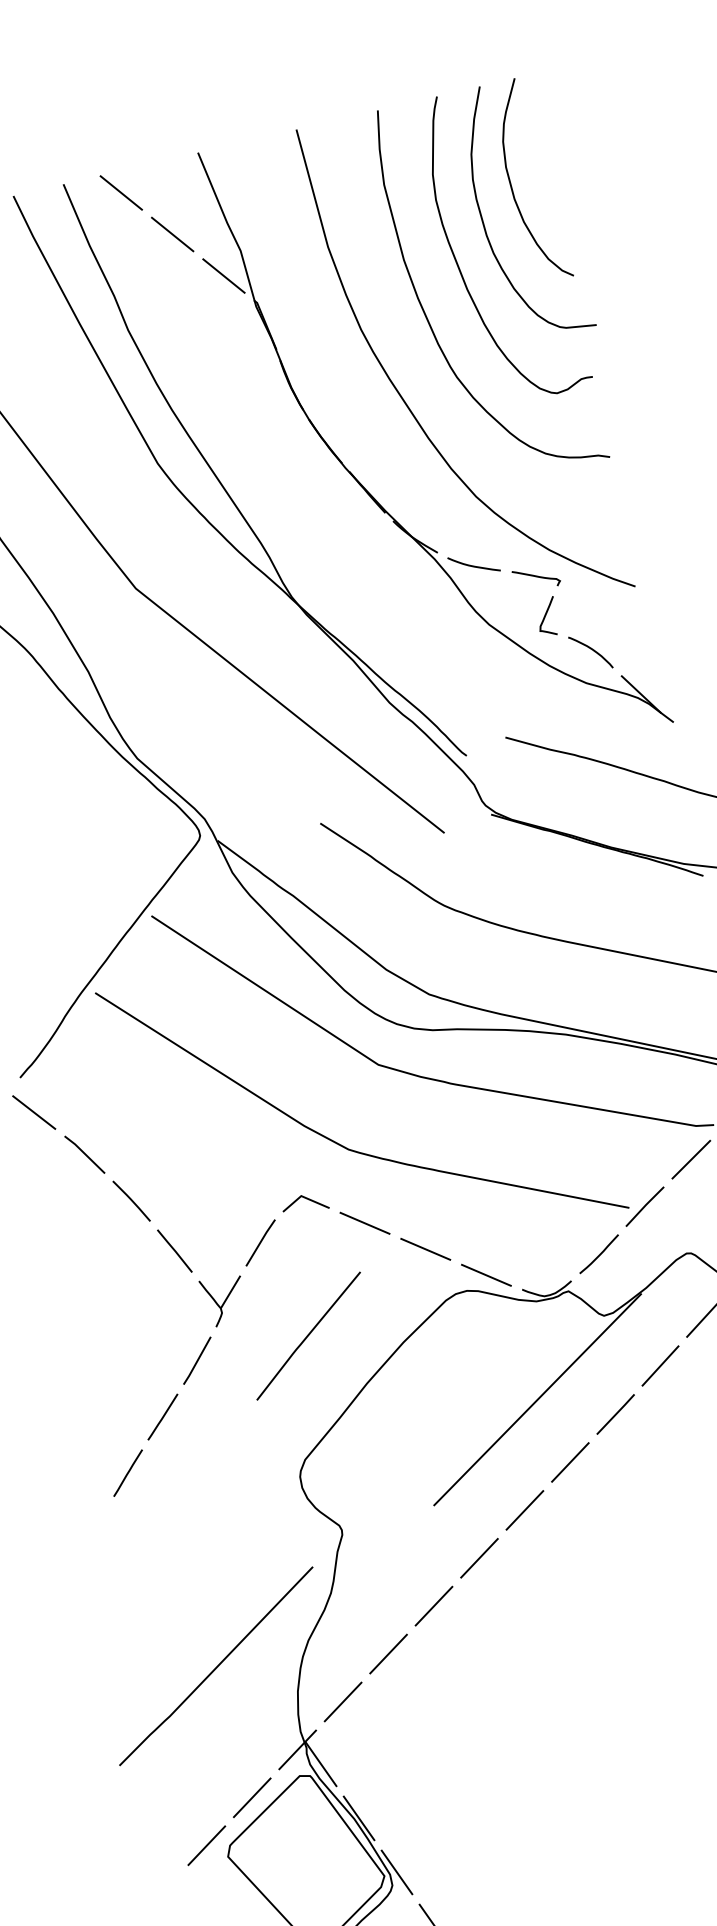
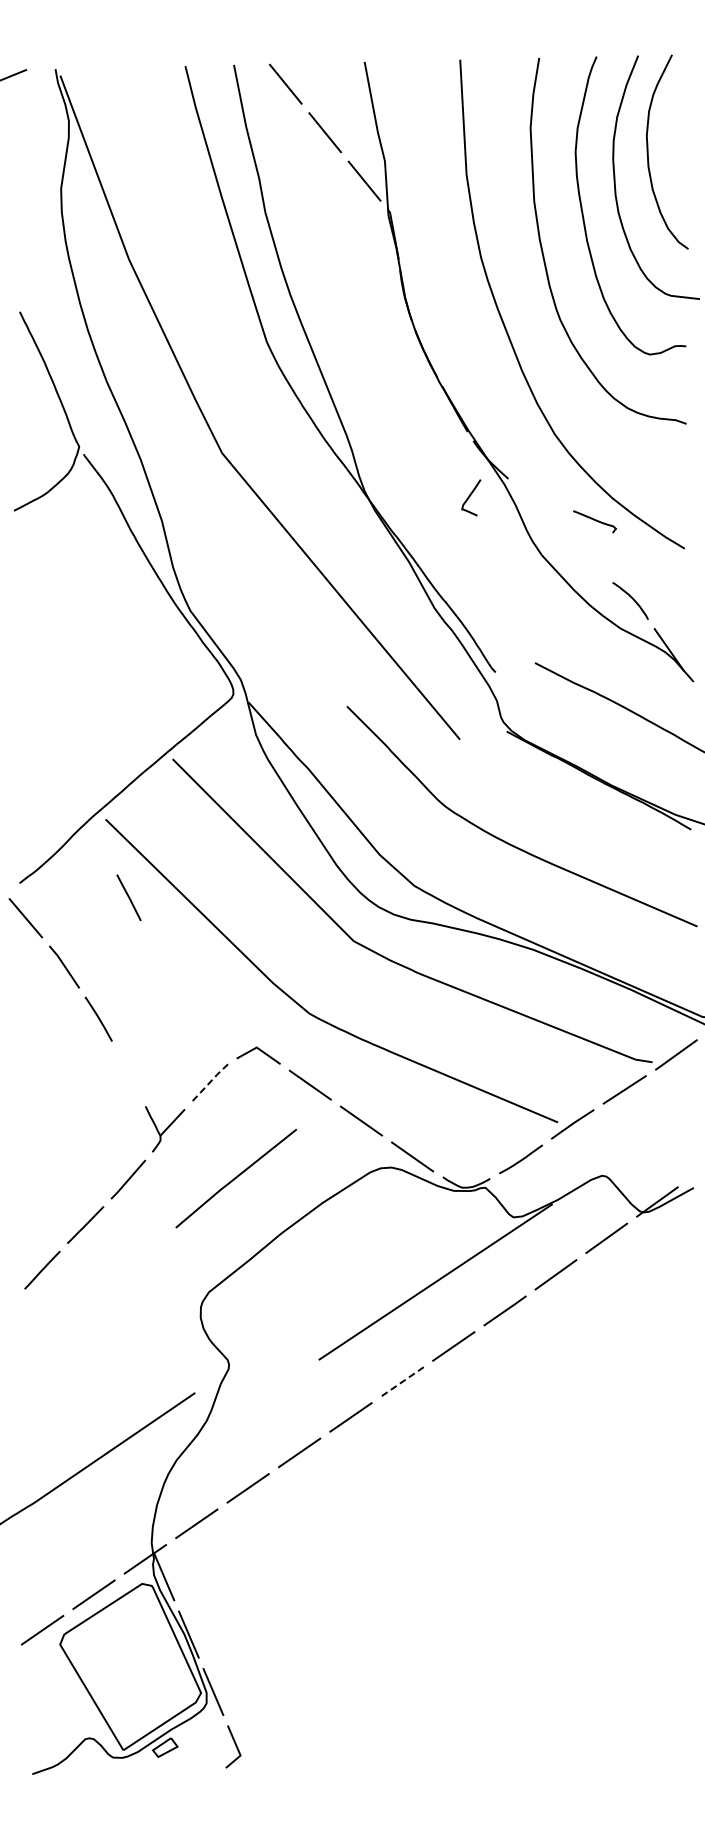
curve: (473, 565) -> (539, 497), removed
curve: (546, 615) -> (470, 496), moved
line: (261, 1242) -> (210, 1082), solid -> dashed
line: (174, 1250) -> (128, 897), moved
line: (524, 1511) -> (401, 1382), solid -> dashed

